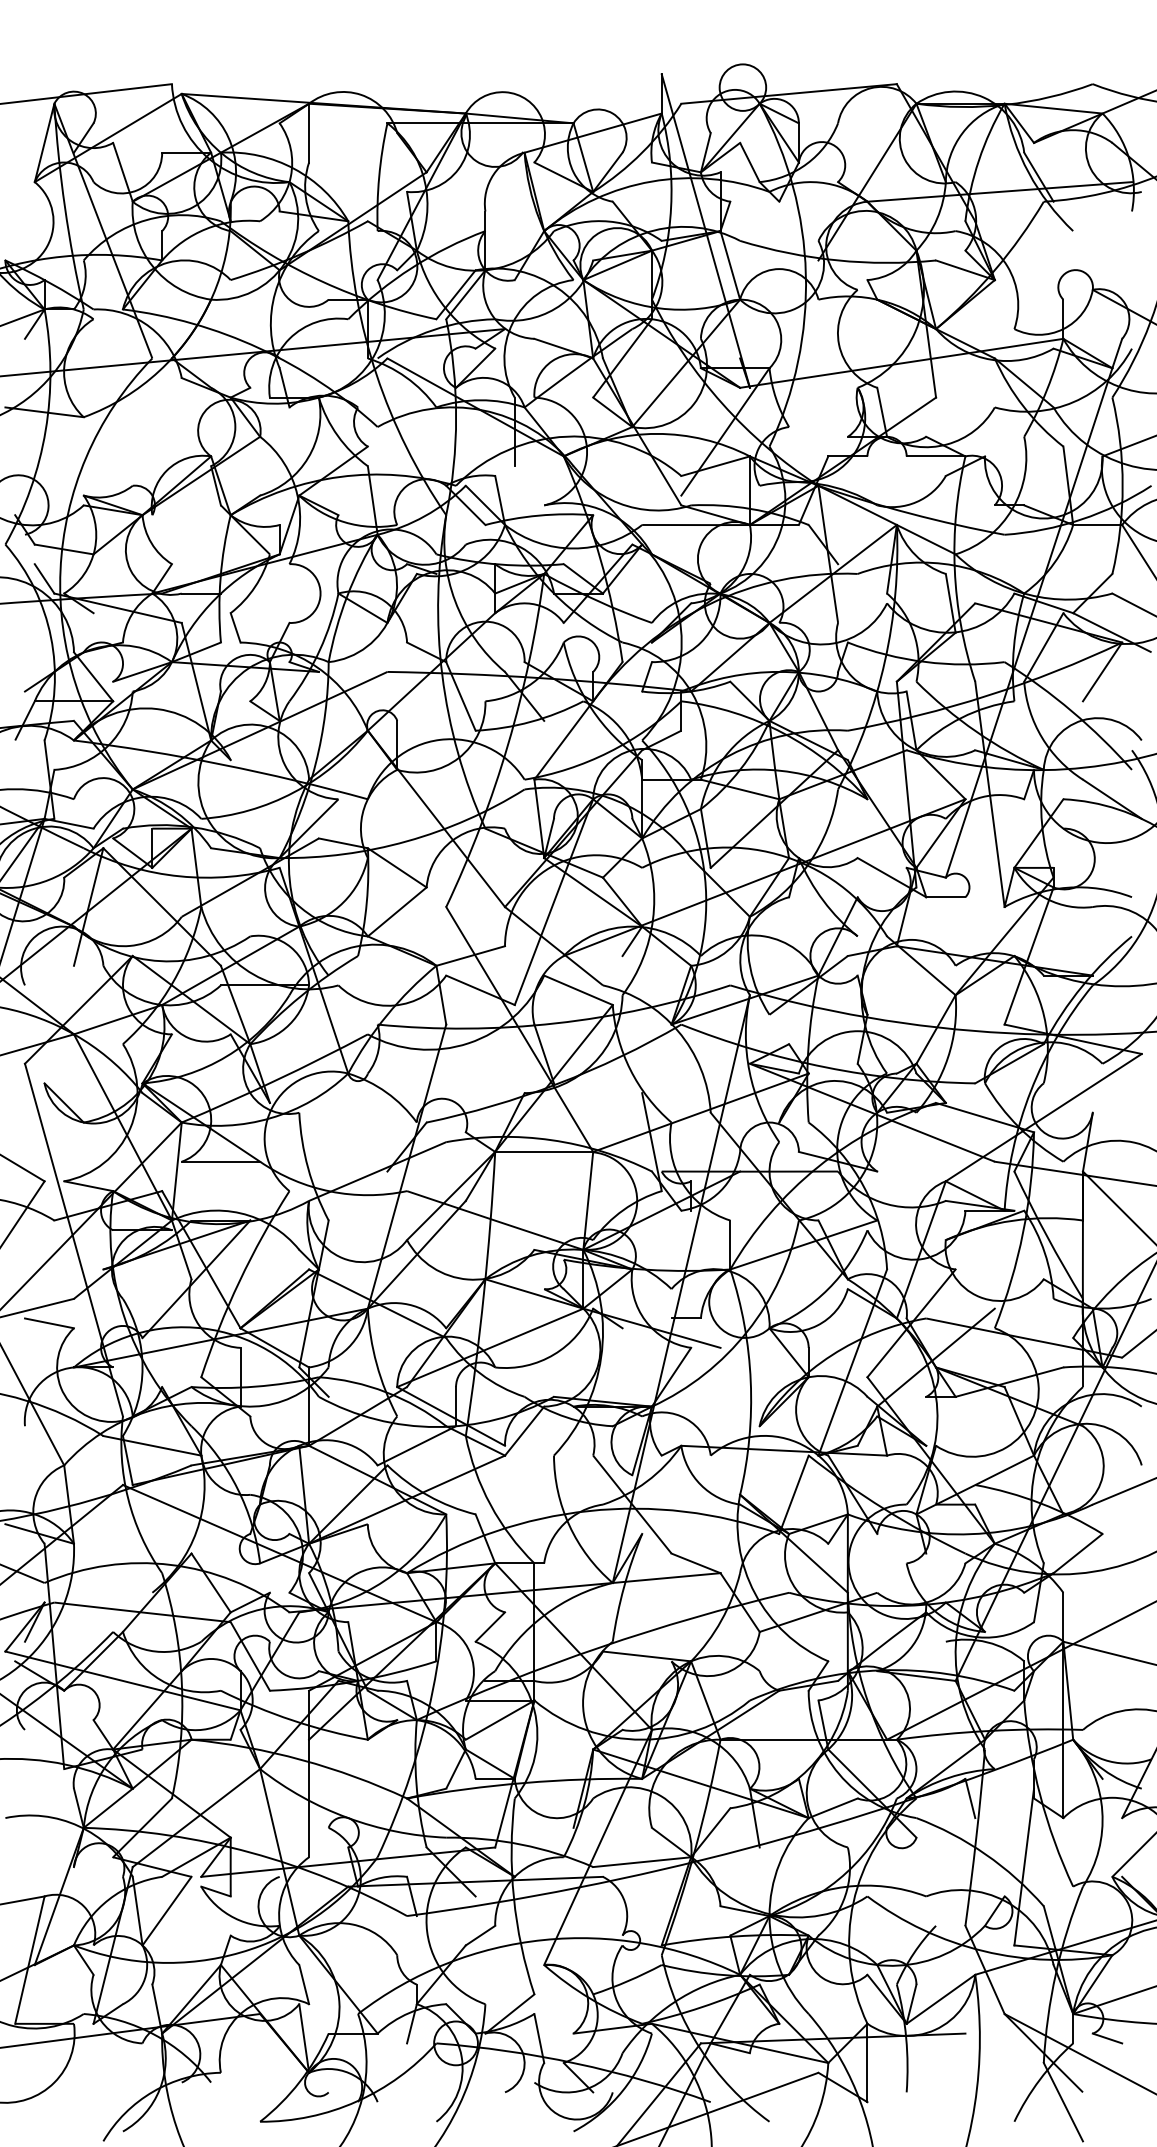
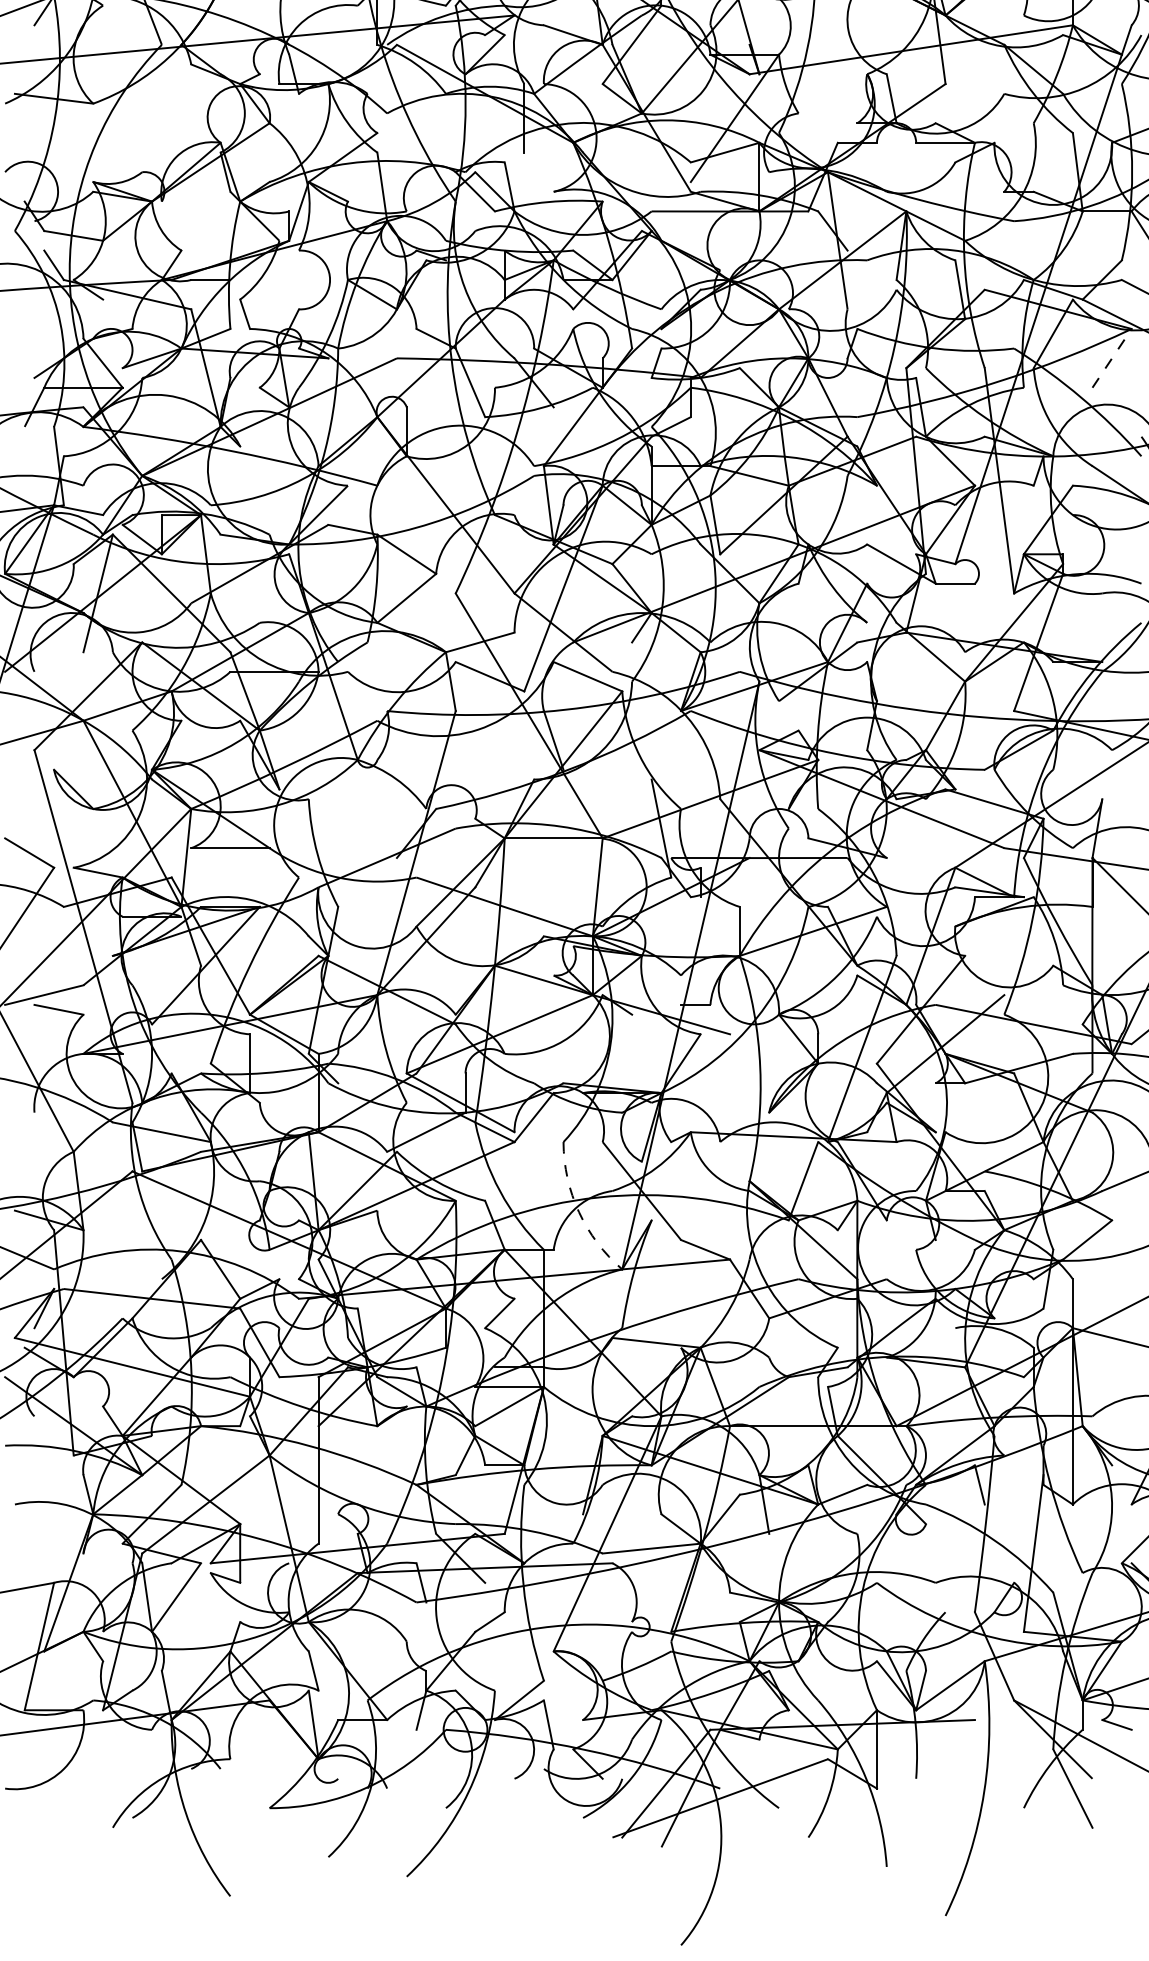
line: (1102, 671) -> (1112, 357), solid -> dashed
arc: (569, 1525) -> (579, 1211), solid -> dashed

